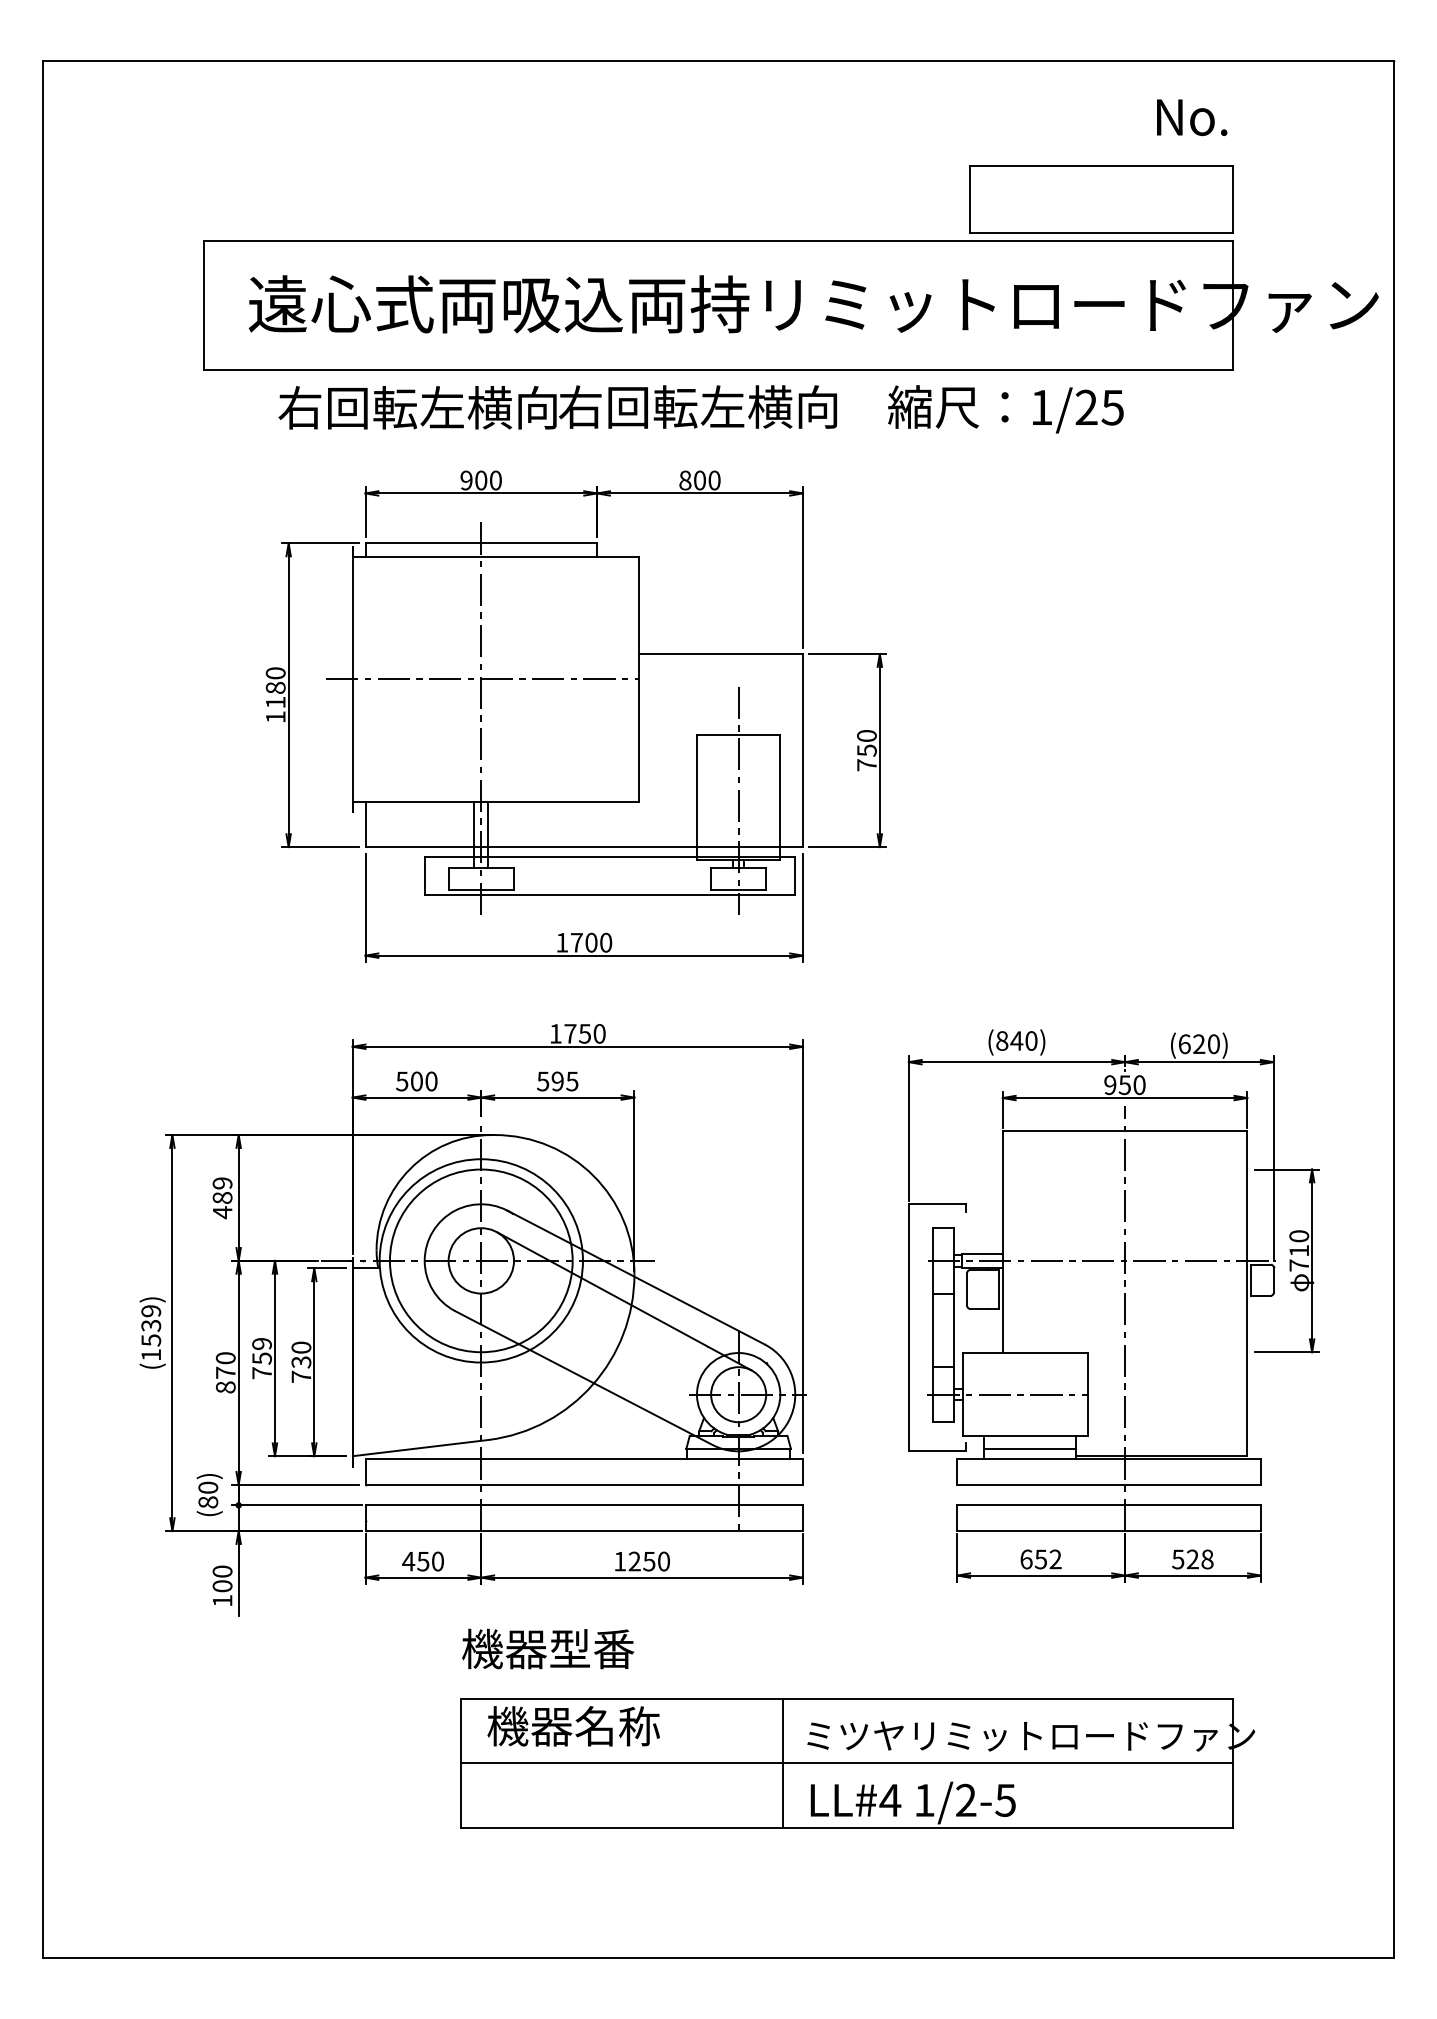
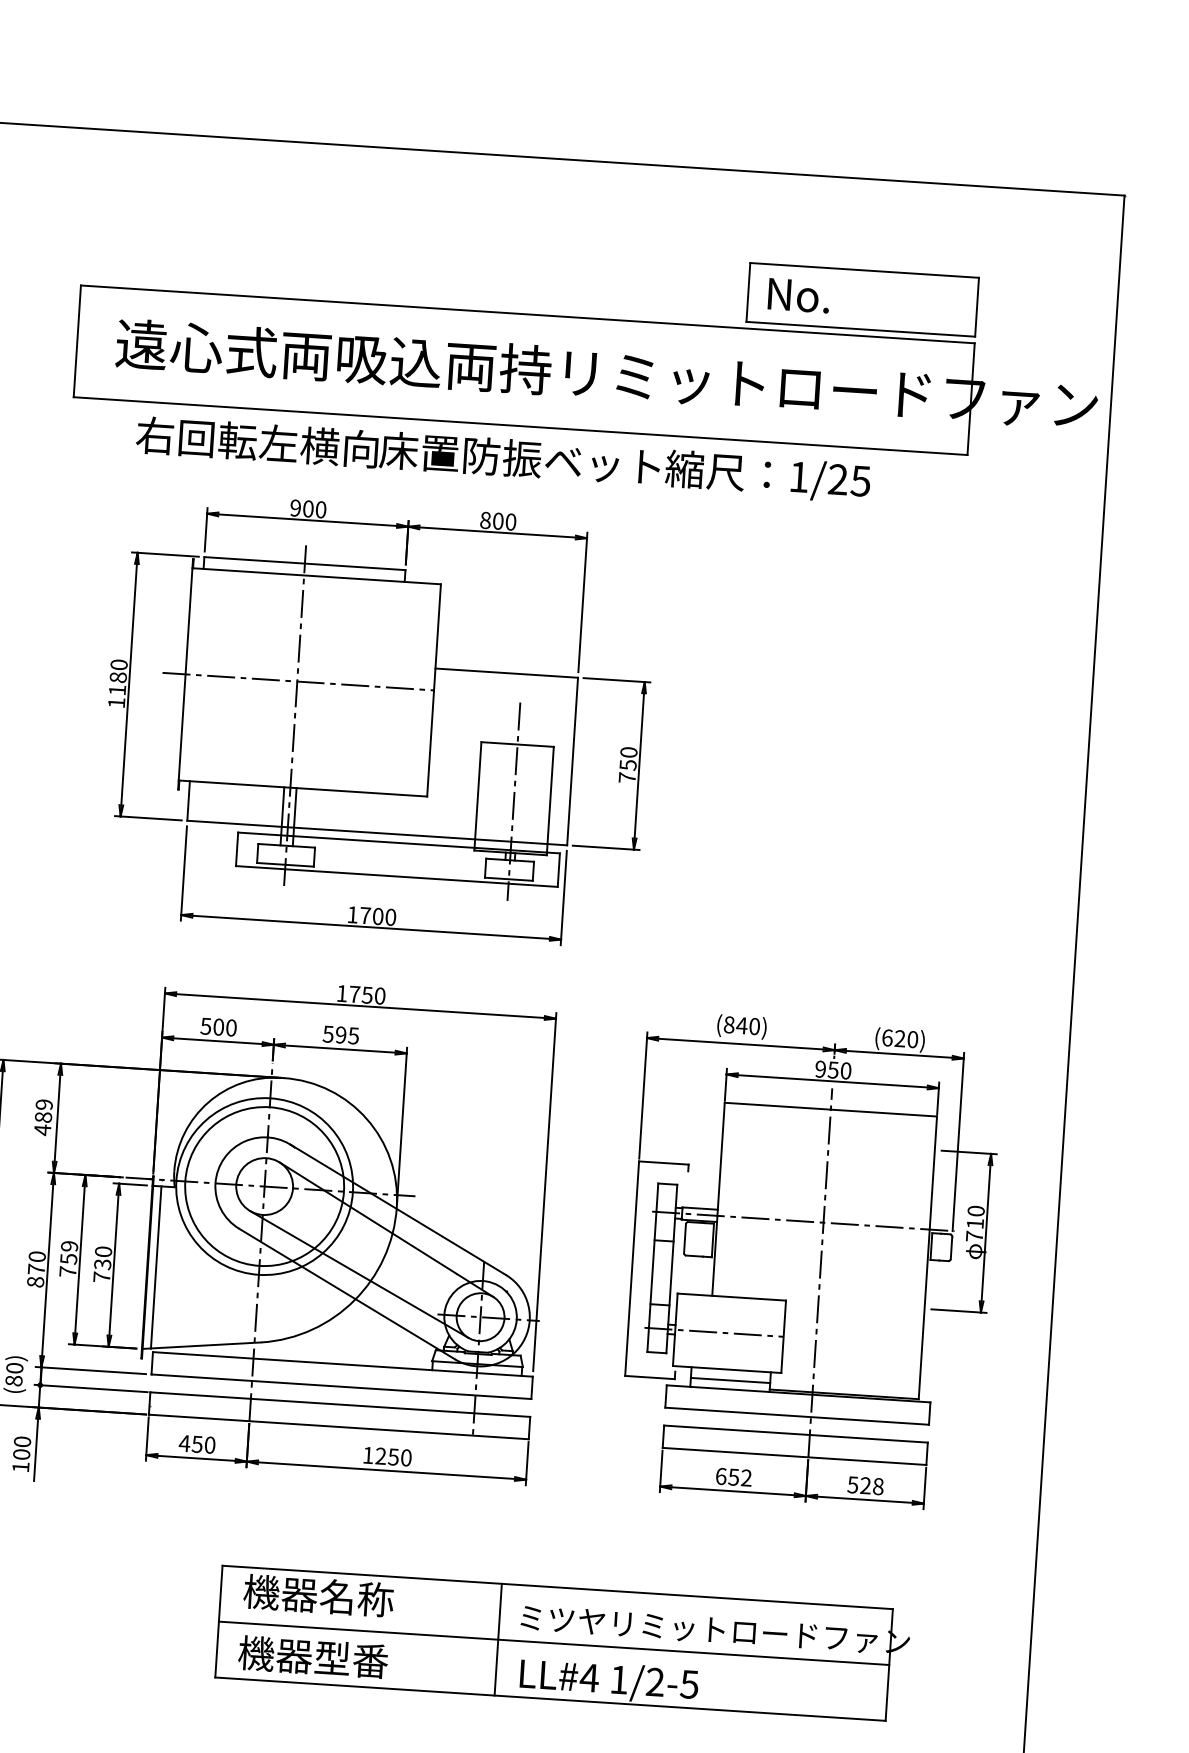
text: (1192, 117) -> (799, 295), moved
text: (719, 406) -> (519, 458), 右回転左横向 -> 床置防振ベット
line: (596, 1354) -> (359, 1274), added
line: (362, 1361) -> (155, 1267), added
text: (548, 1648) -> (313, 1656), moved

